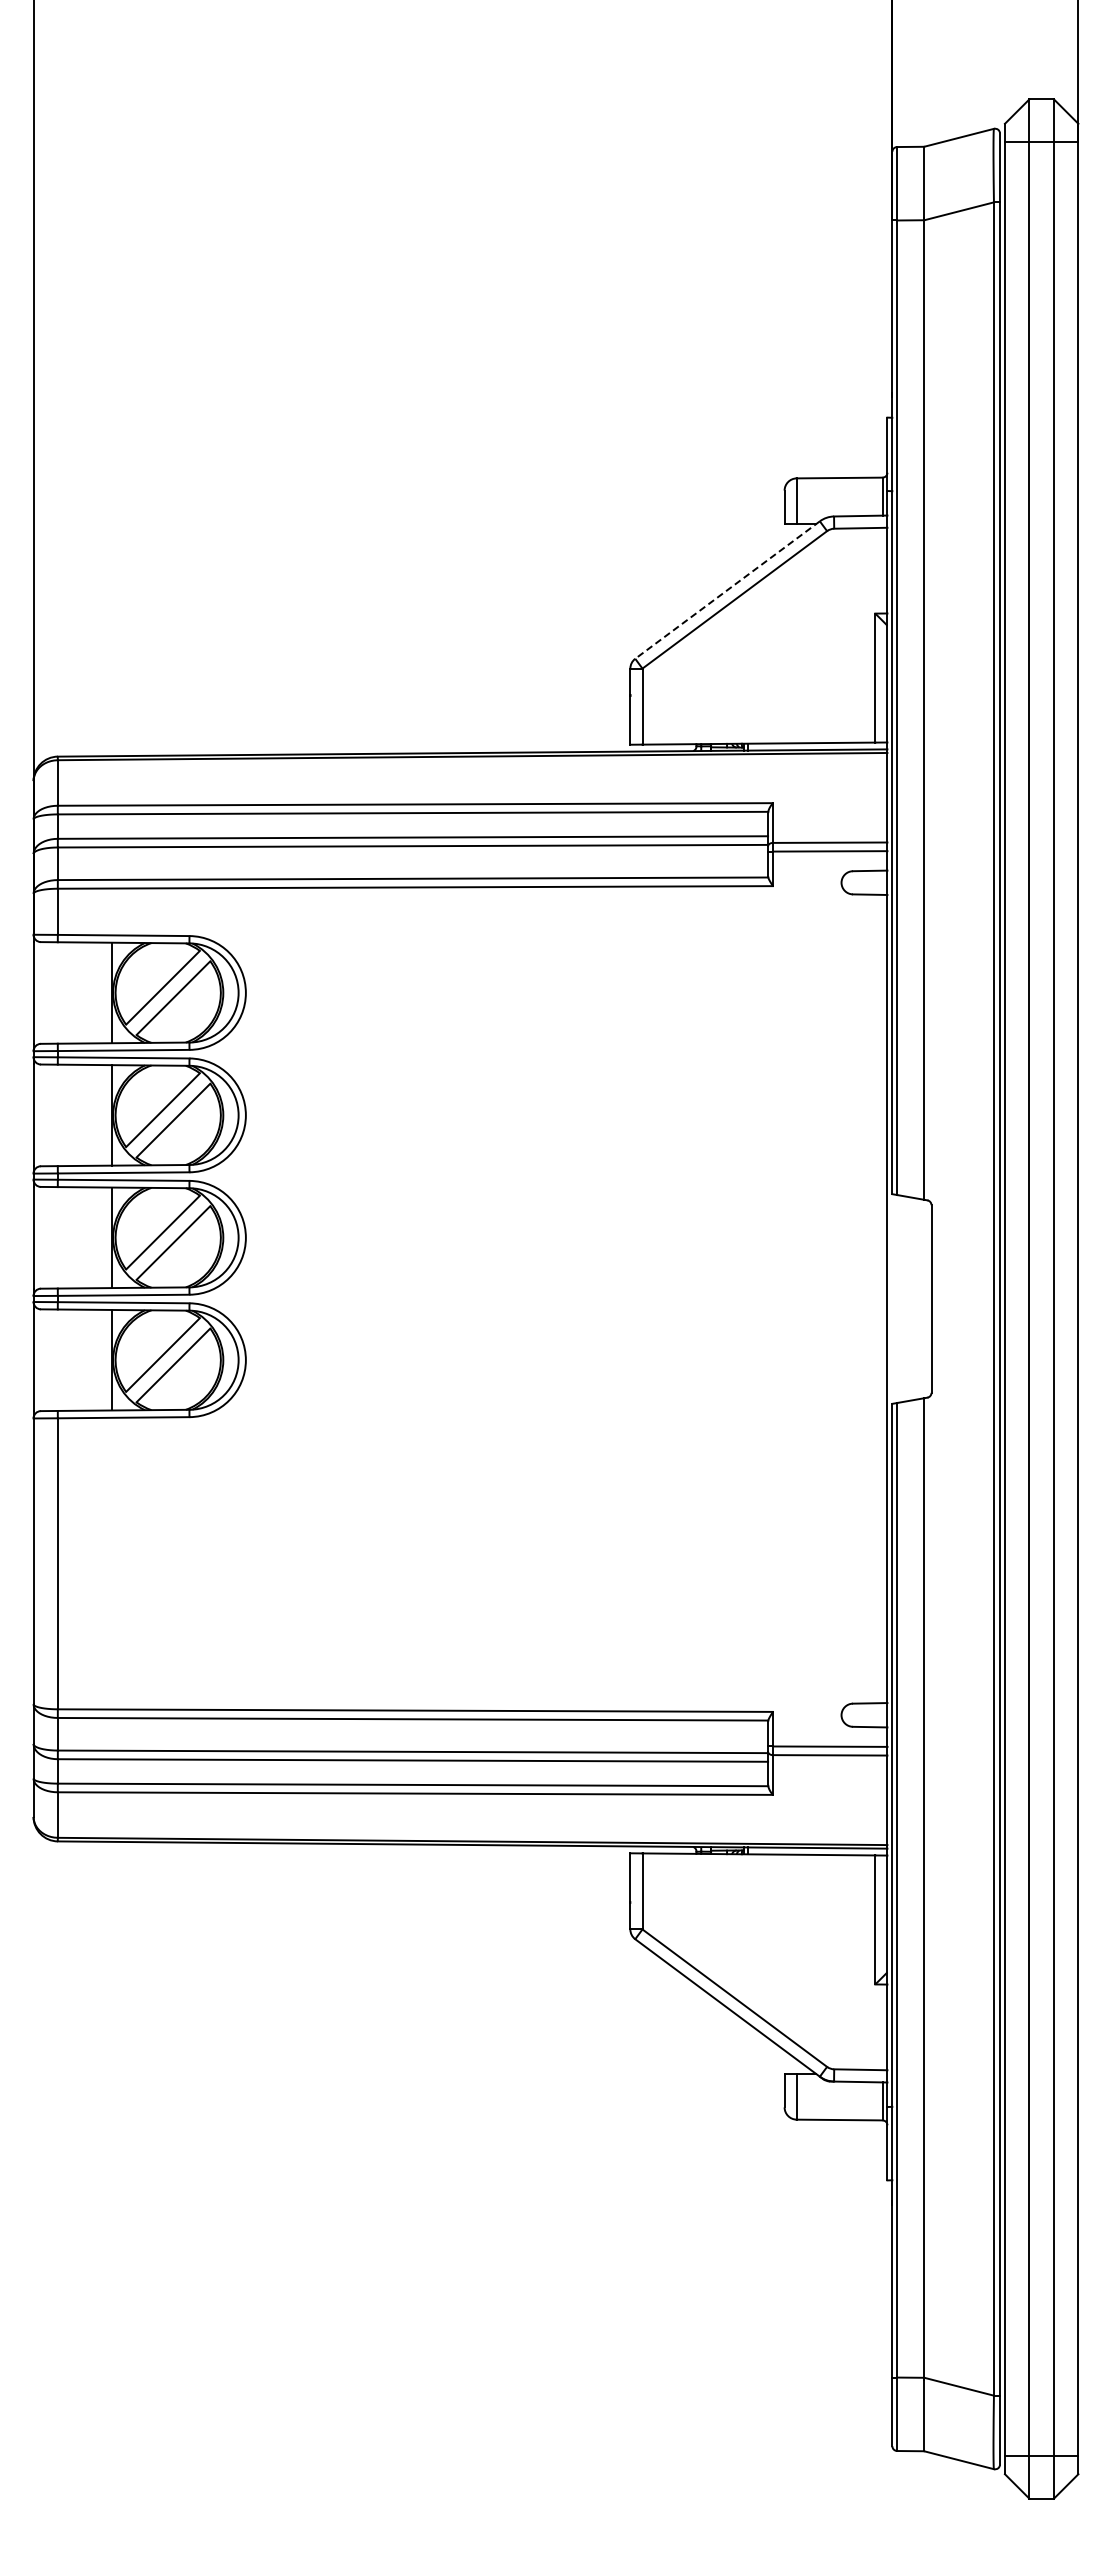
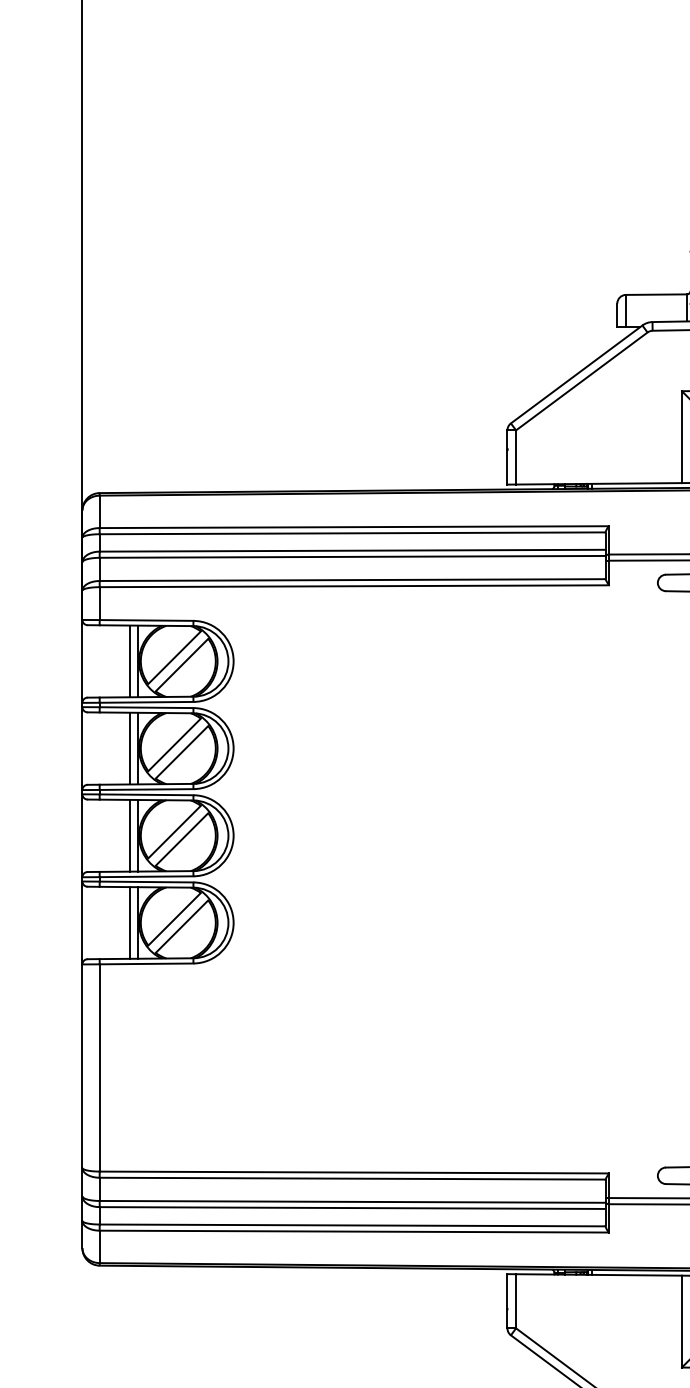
line: (727, 590) -> (576, 374), dashed -> solid
line: (99, 992) -> (129, 661), added
line: (99, 1115) -> (129, 748), added
line: (99, 1237) -> (129, 835), added
line: (99, 1359) -> (129, 922), added

